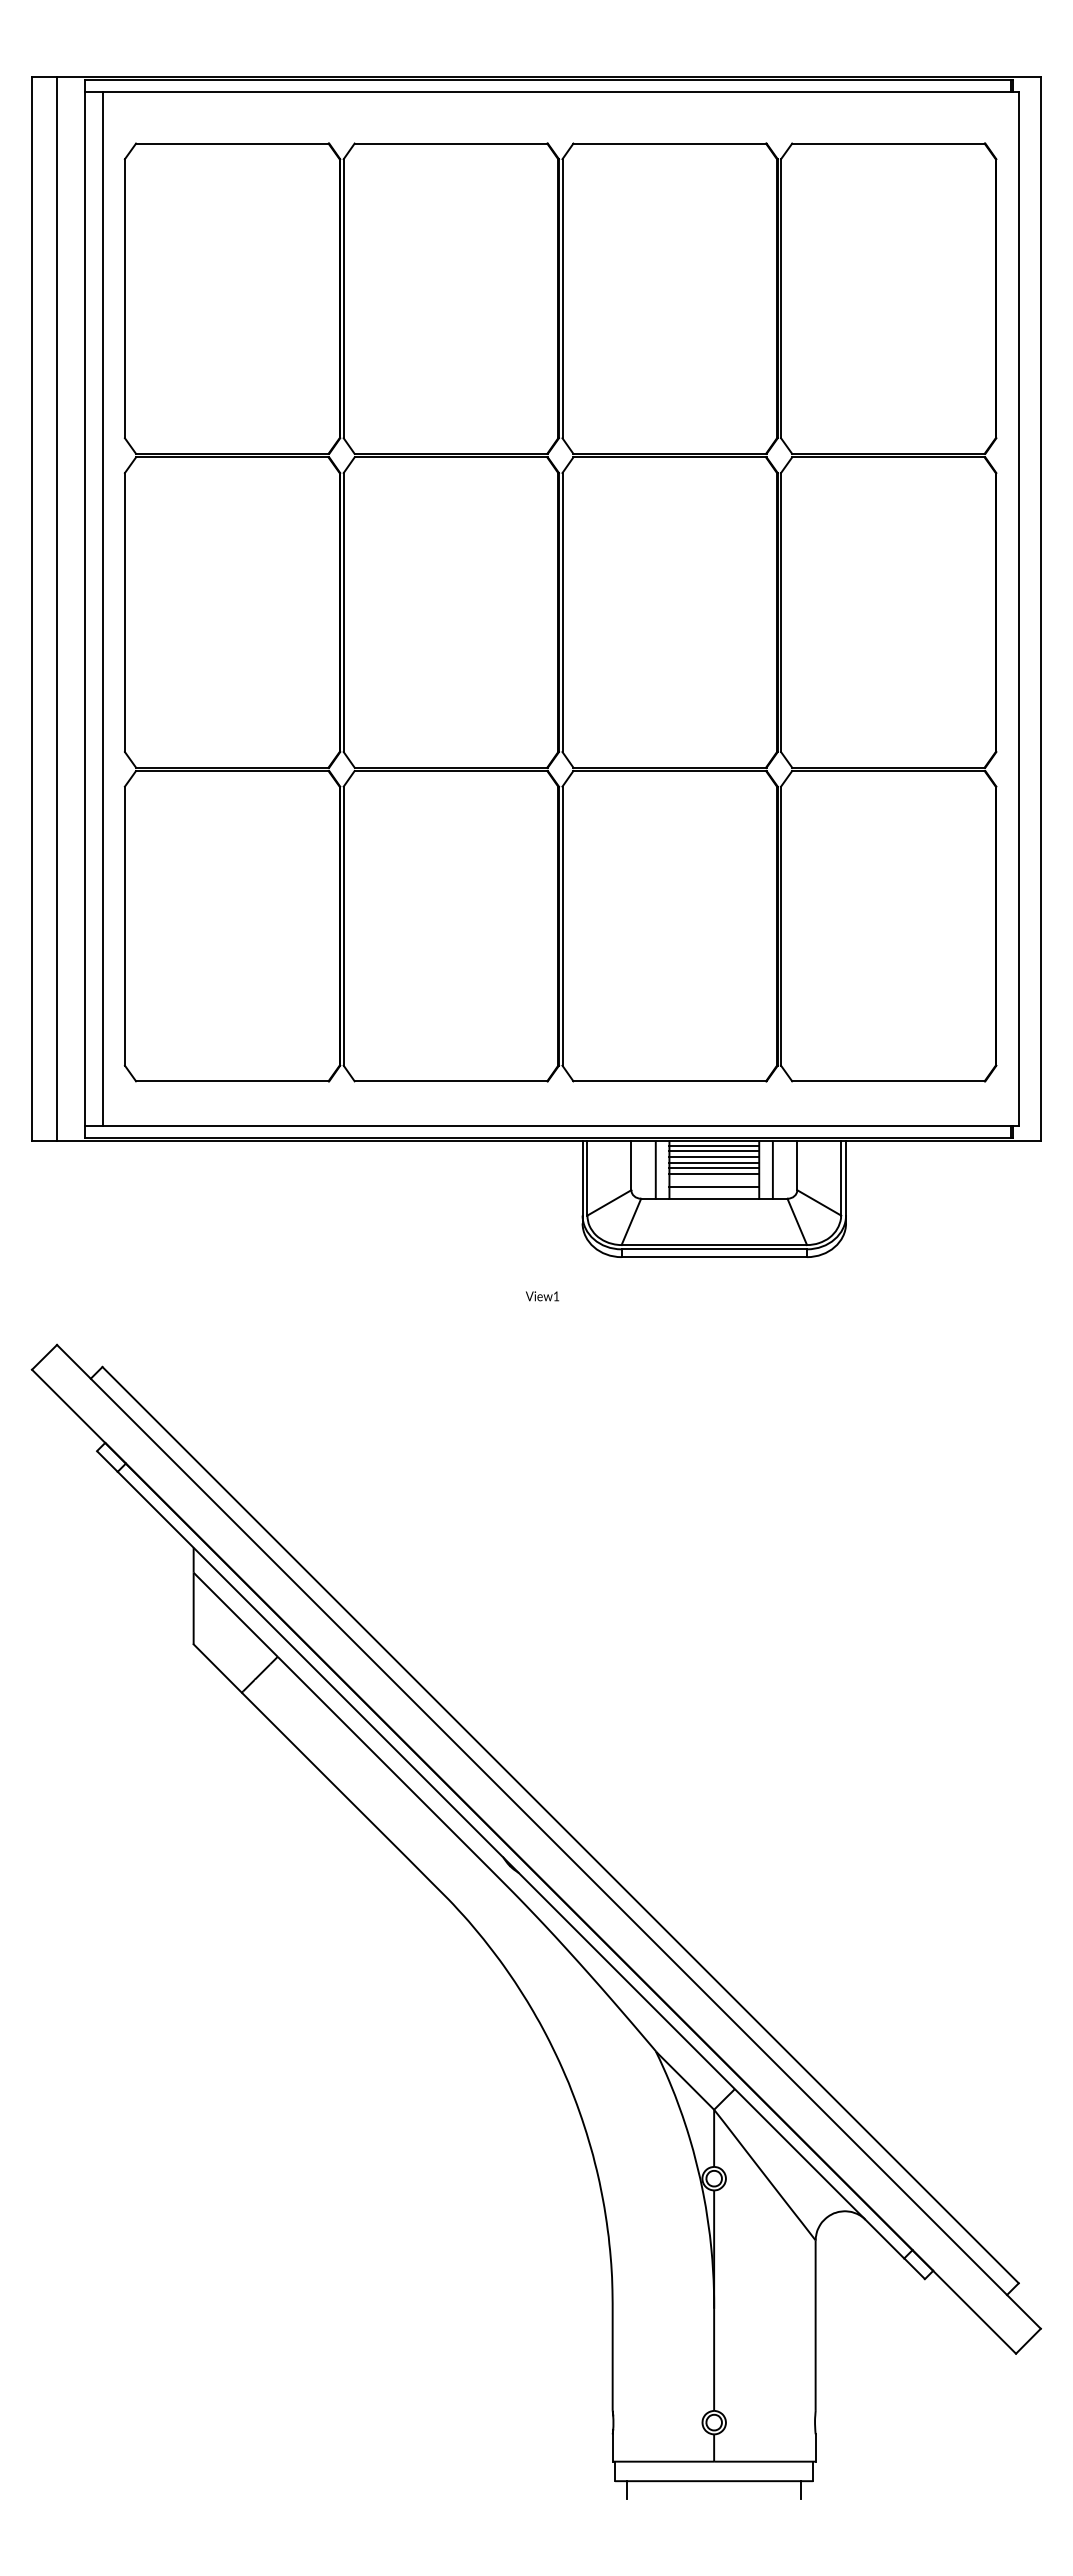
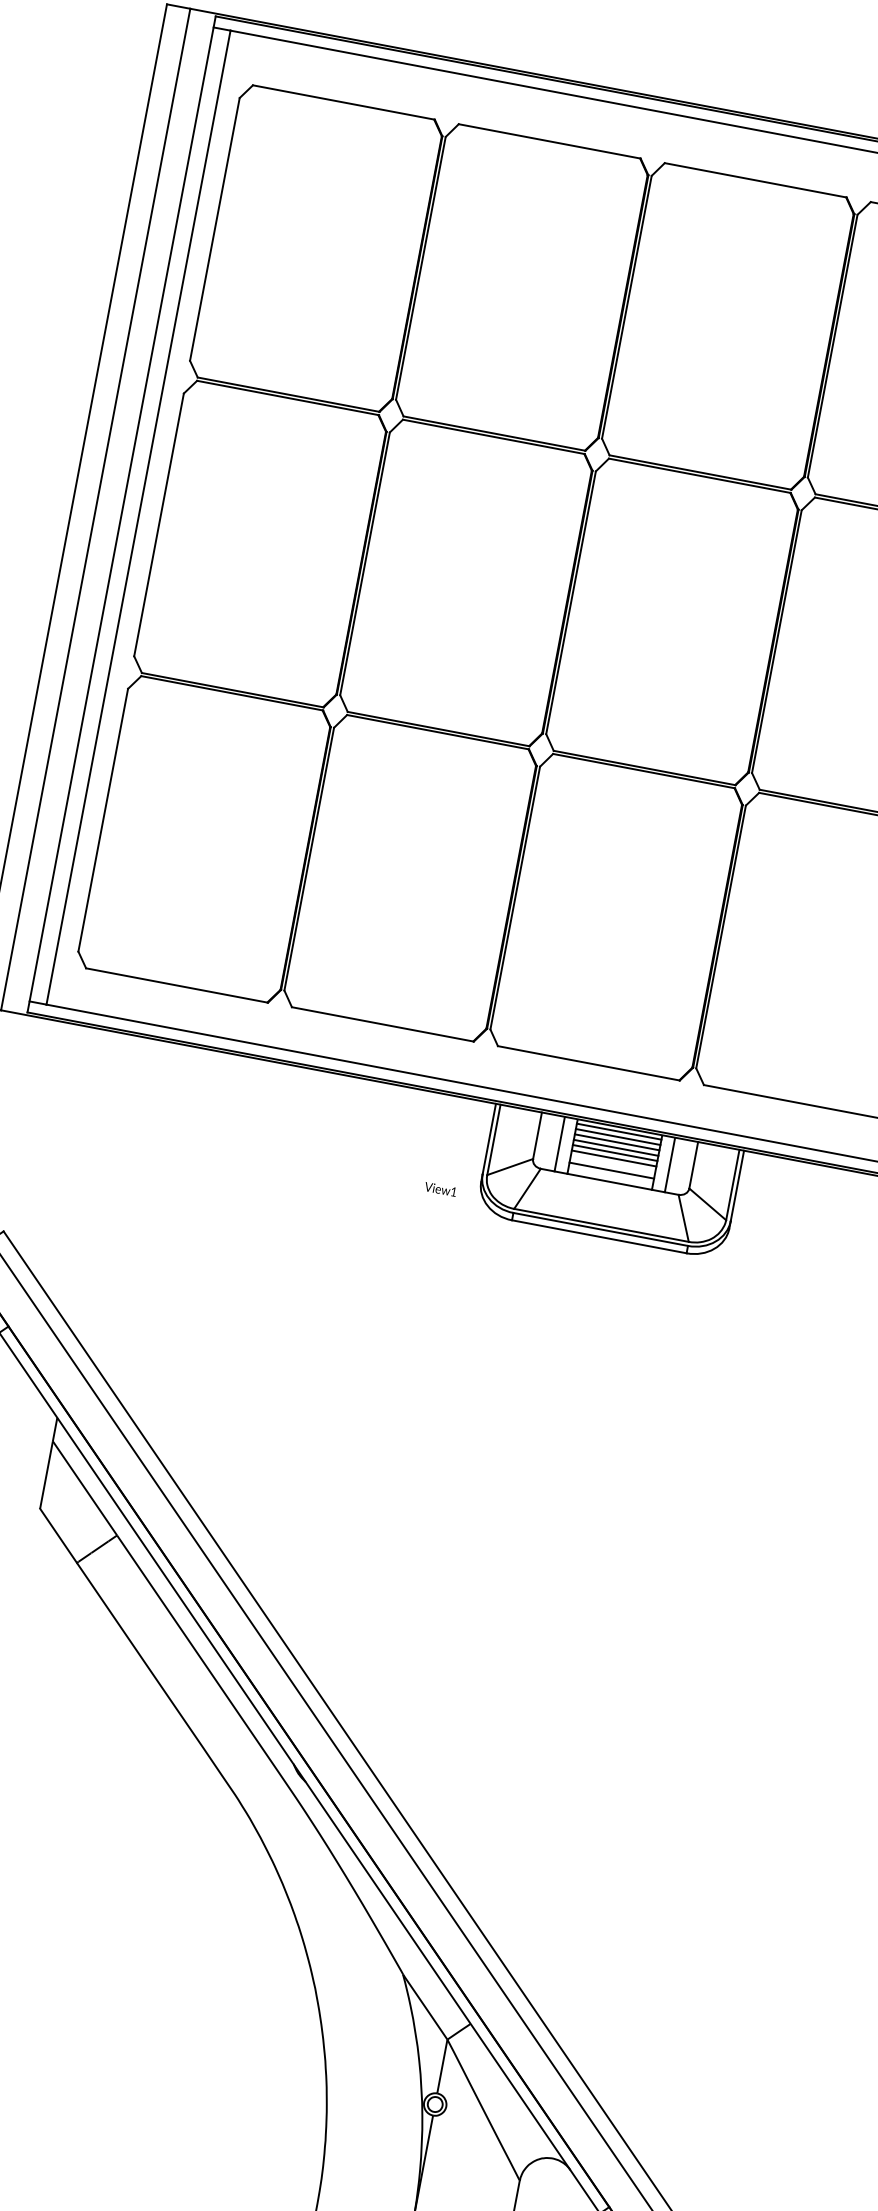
text: (542, 1296) -> (440, 1189), moved

